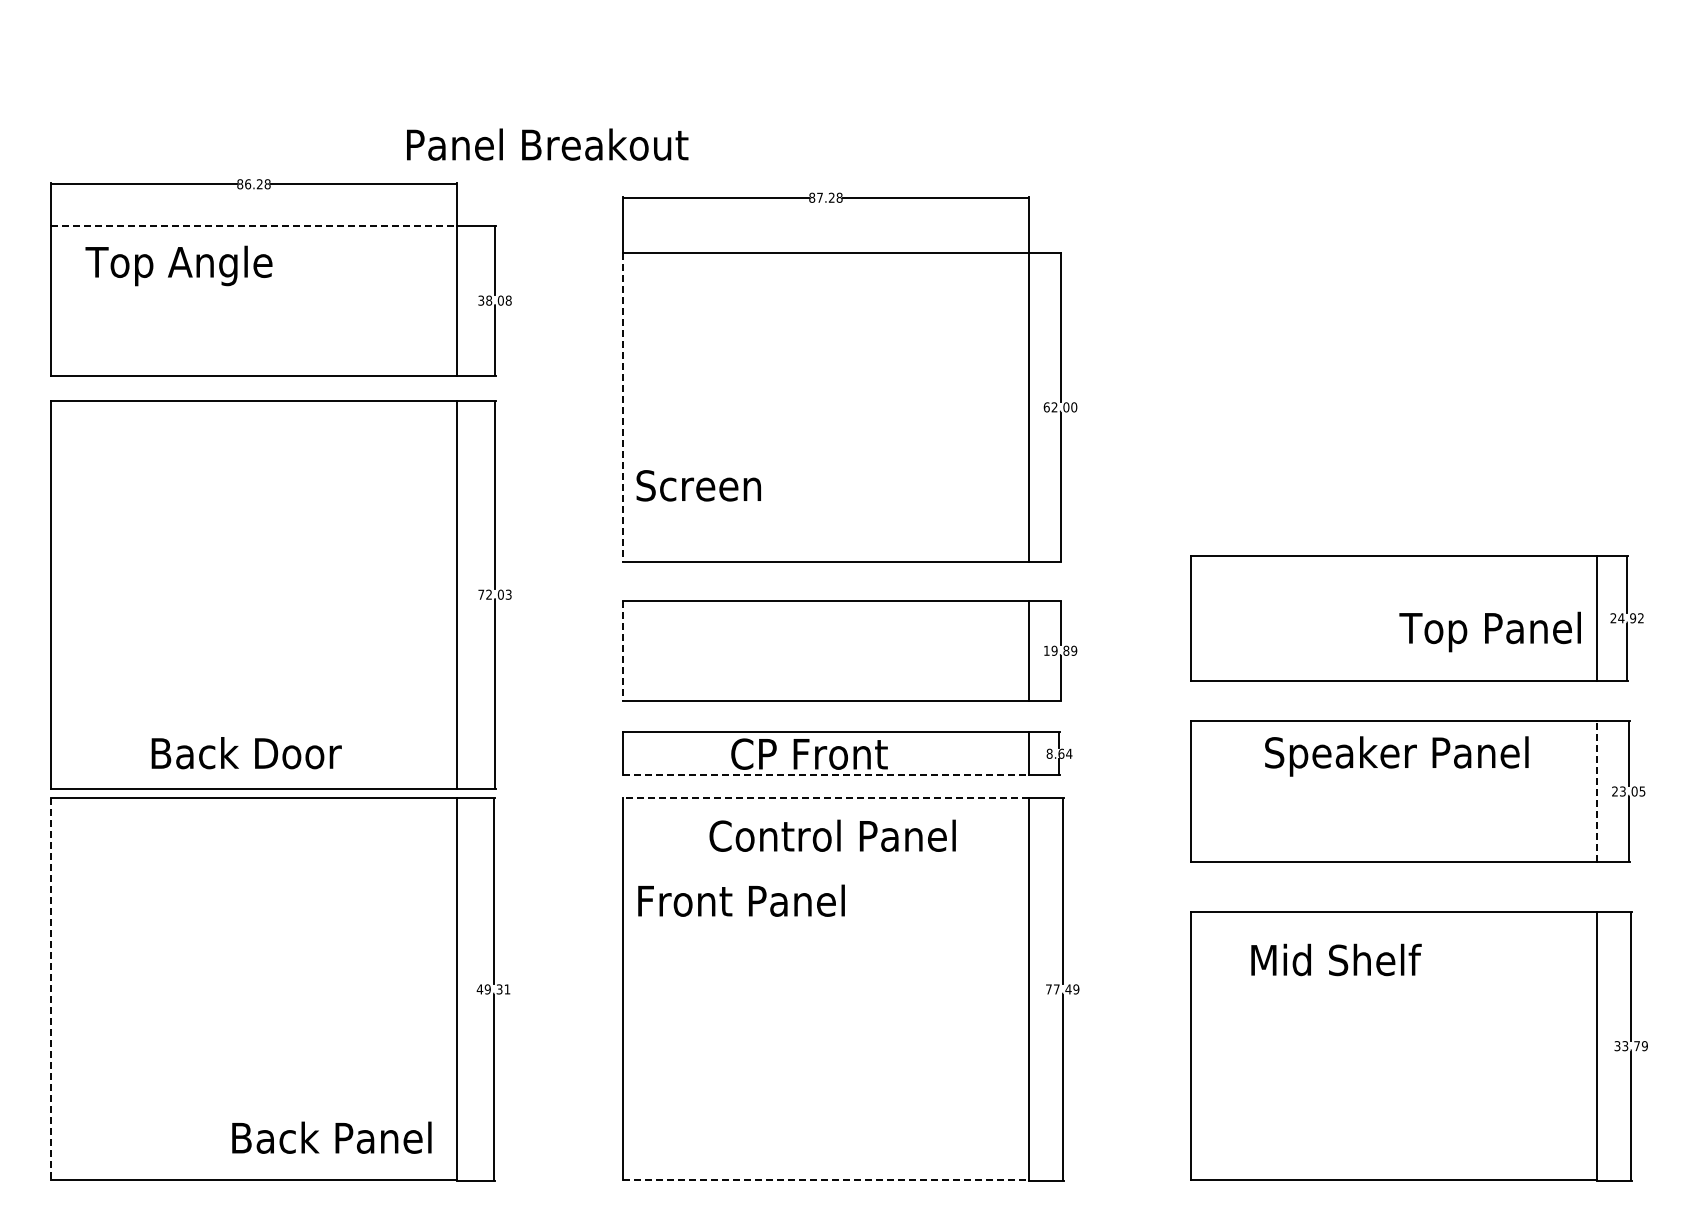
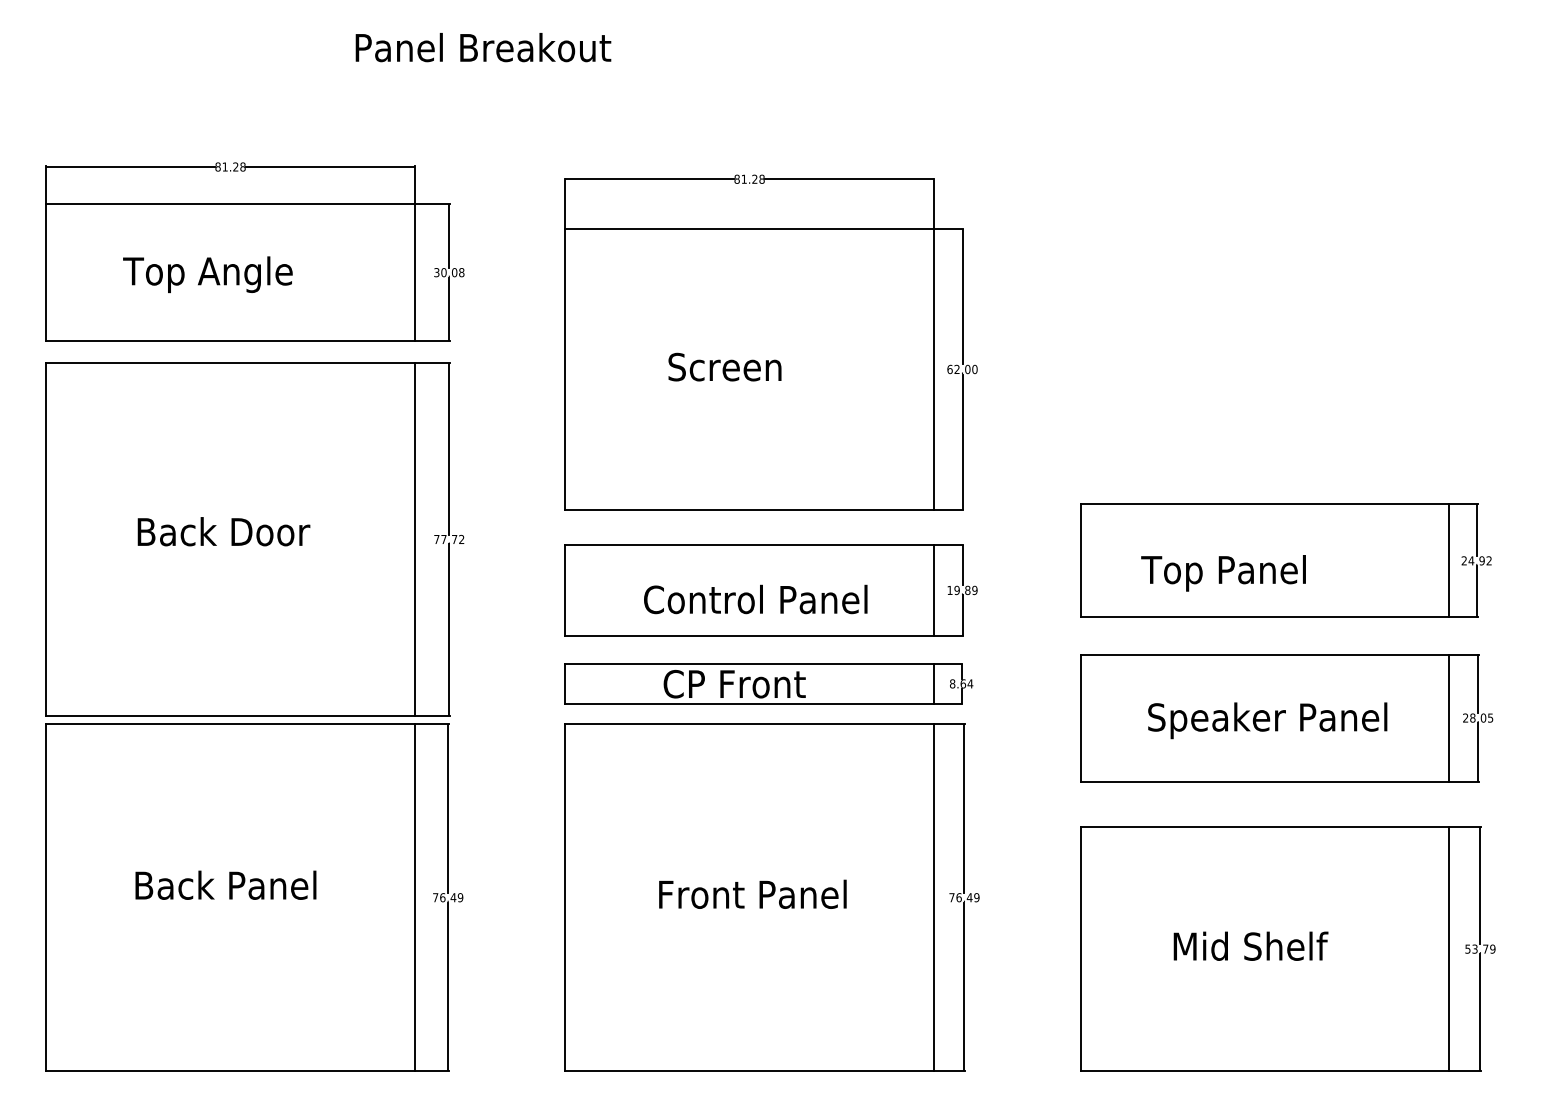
text: (547, 144) -> (483, 47), moved
text: (248, 184) -> (225, 167), 86.28 -> 81.28
text: (819, 197) -> (743, 179), 87.28 -> 81.28
line: (254, 225) -> (231, 204), dashed -> solid
text: (178, 265) -> (207, 274), moved
text: (489, 300) -> (444, 272), 38.08 -> 30.08
line: (622, 407) -> (564, 369), dashed -> solid
text: (698, 485) -> (724, 366), moved
text: (498, 594) -> (452, 539), 72.03 -> 77.72
text: (1489, 631) -> (1222, 572), moved
line: (622, 650) -> (564, 590), dashed -> solid
text: (246, 753) -> (223, 532), moved
text: (1396, 756) -> (1267, 720), moved
line: (826, 775) -> (750, 703), dashed -> solid
line: (1596, 791) -> (1448, 718), dashed -> solid
text: (1622, 791) -> (1472, 718), 23.05 -> 28.05
line: (825, 798) -> (749, 724), dashed -> solid
text: (832, 835) -> (755, 599), moved
text: (741, 900) -> (752, 894), moved
text: (1336, 959) -> (1251, 945), moved
line: (50, 989) -> (45, 897), dashed -> solid
text: (493, 989) -> (447, 897), 49.31 -> 76.49
text: (1056, 989) -> (958, 897), 77.49 -> 76.49
text: (1617, 1045) -> (1467, 948), 33.79 -> 53.79
text: (331, 1137) -> (225, 885), moved
line: (826, 1180) -> (750, 1071), dashed -> solid

